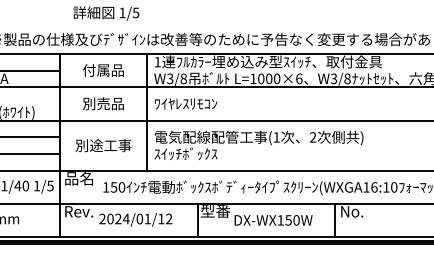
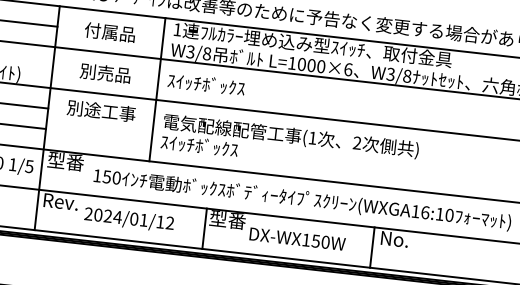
text: (185, 103) -> (205, 84), ﾜｲﾔﾚｽﾘﾓｺﾝ -> ｽｲｯﾁﾎﾞｯｸｽ
text: (103, 145) -> (101, 110), moved
text: (78, 178) -> (64, 161), 品名 -> 型番

